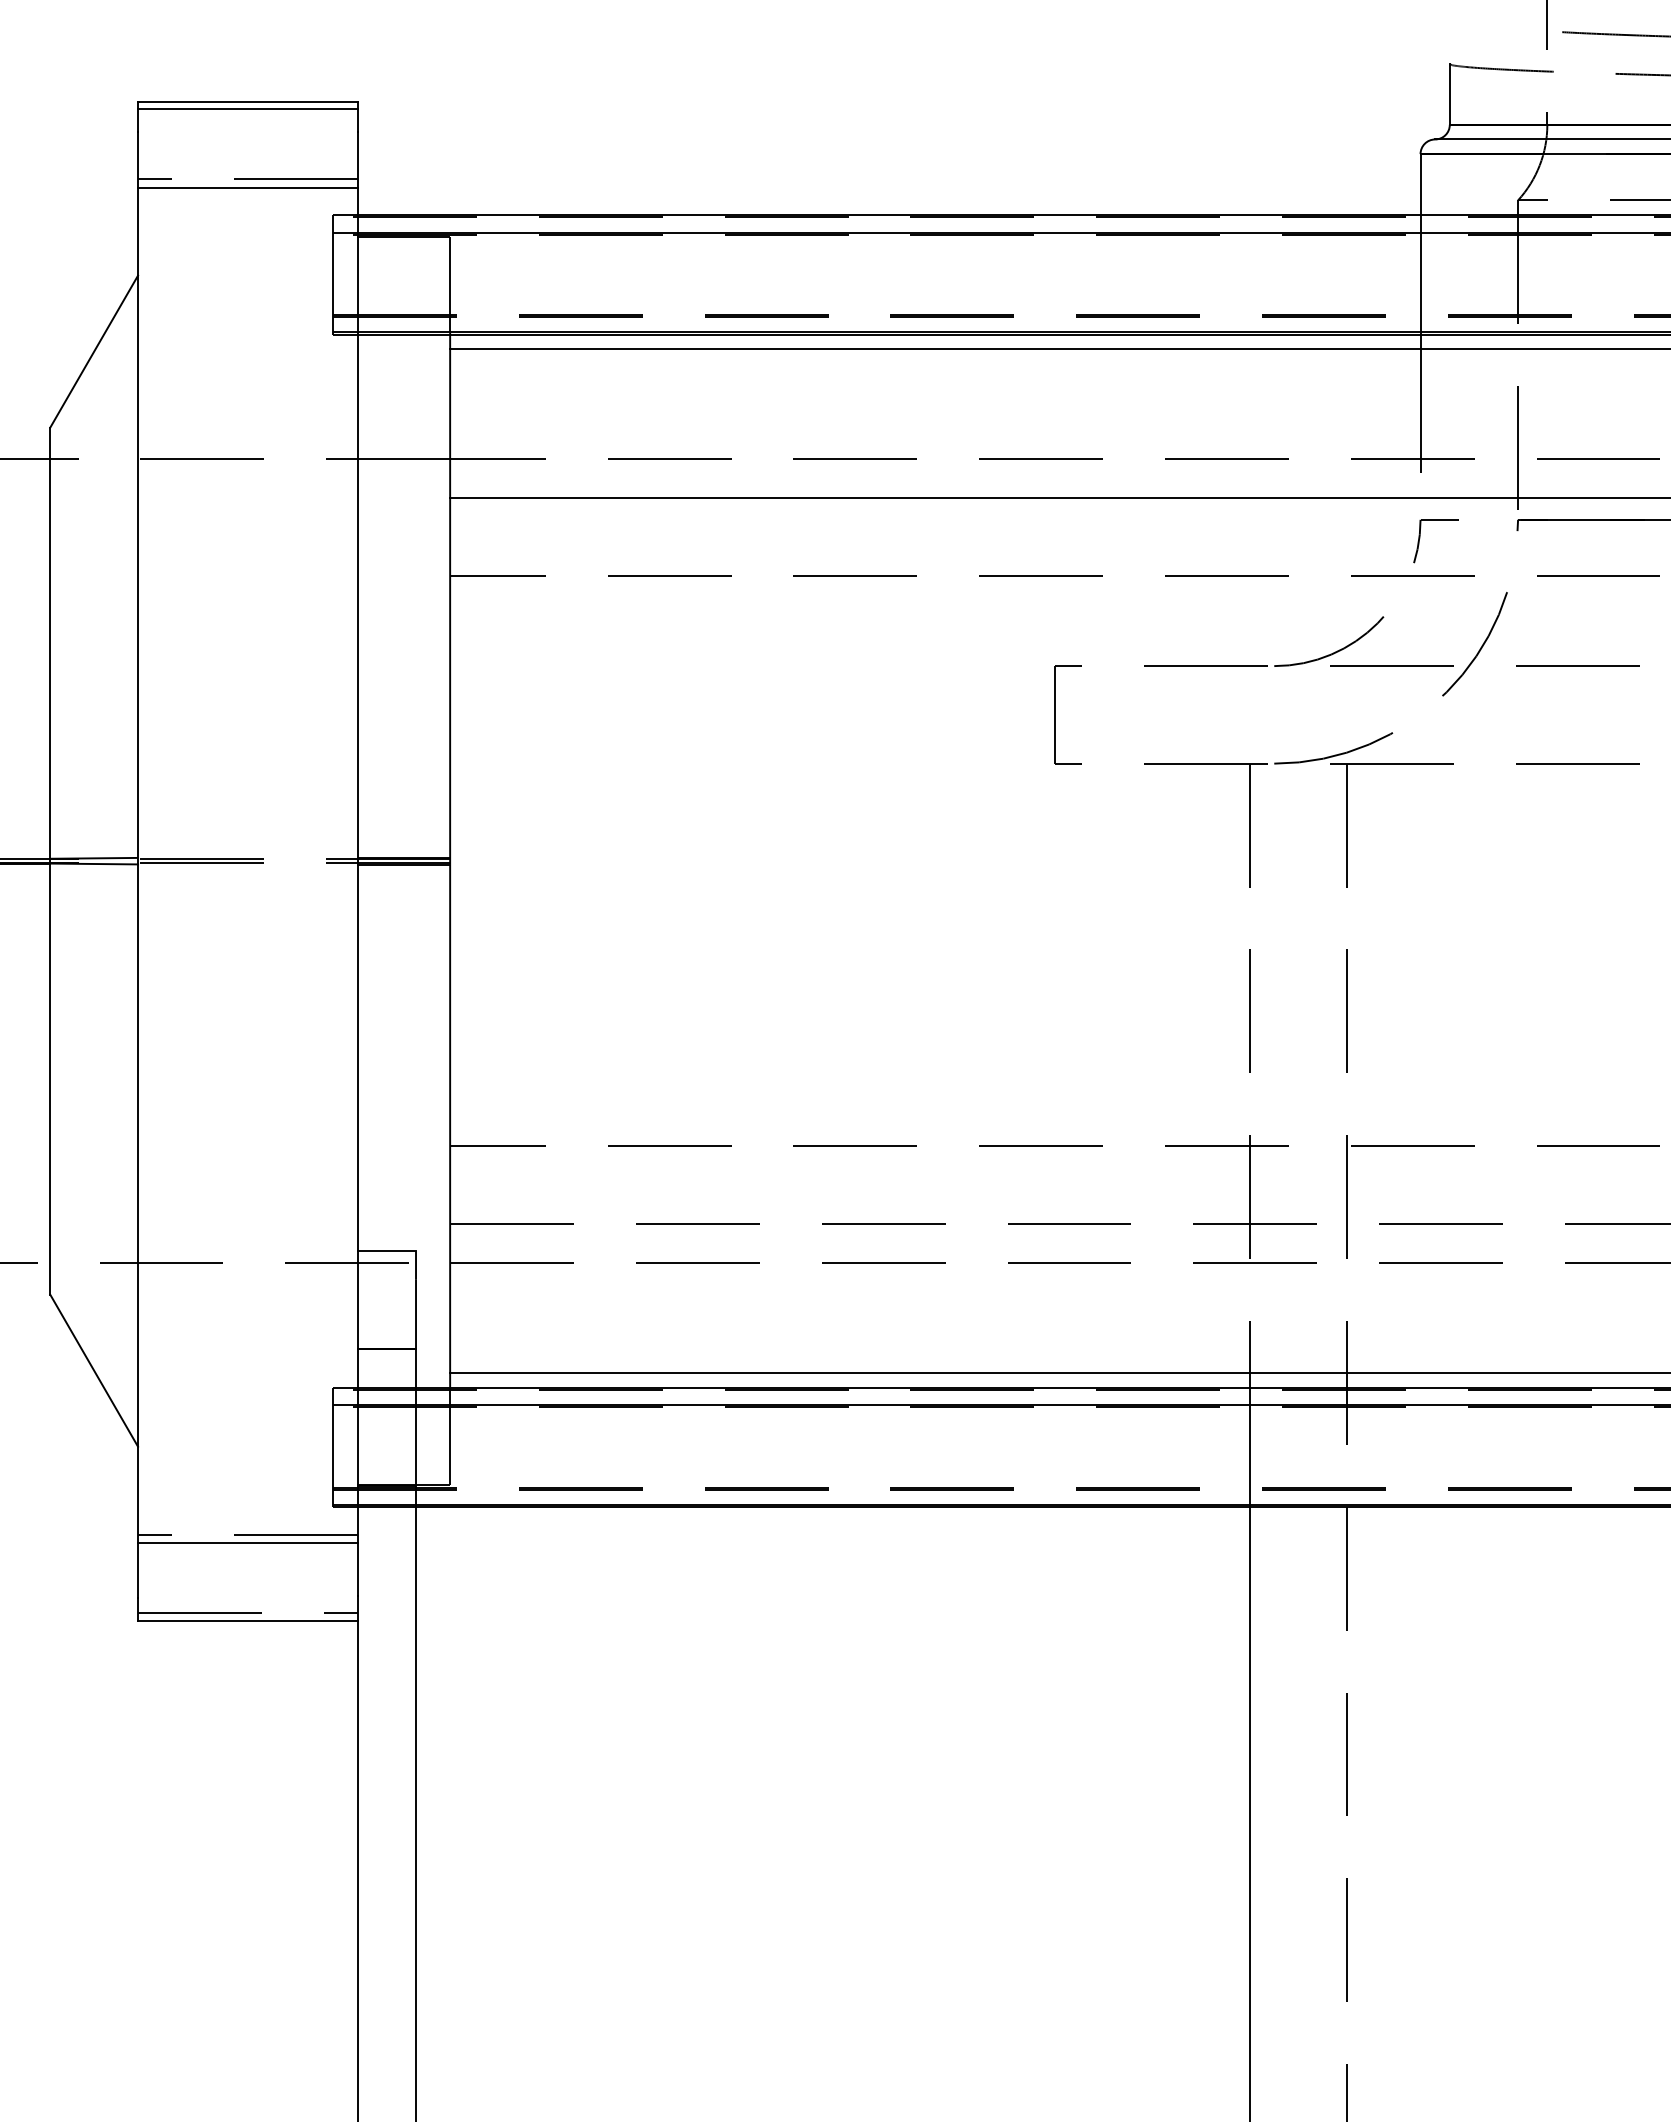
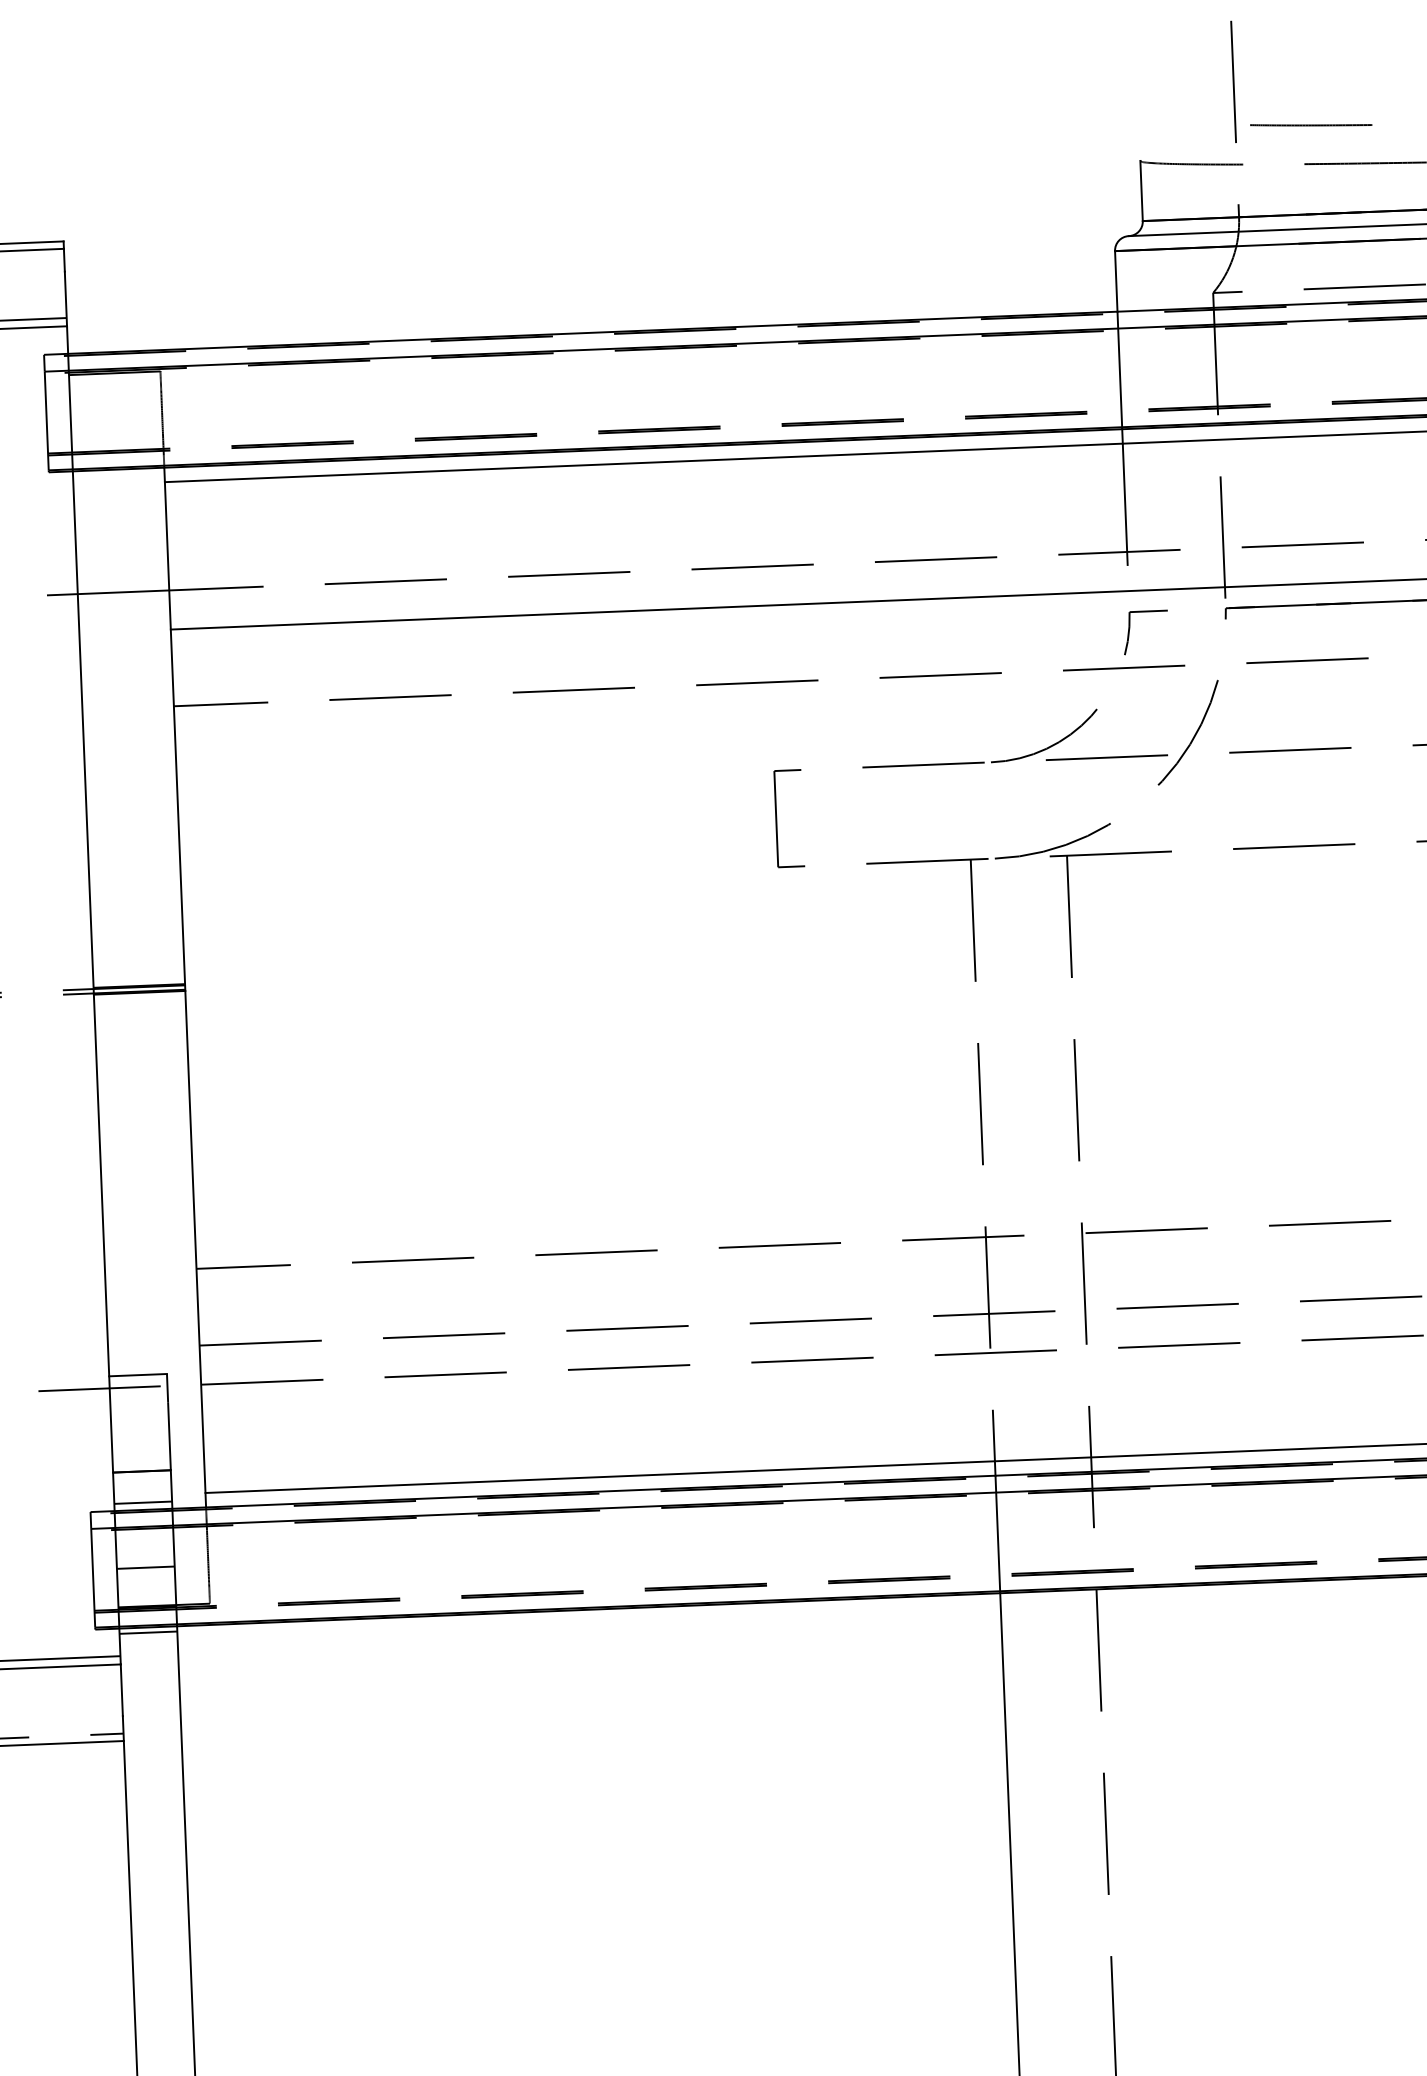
line: (386, 1380) -> (142, 1502), added
line: (386, 1446) -> (145, 1567), added
line: (386, 1512) -> (148, 1633), added

